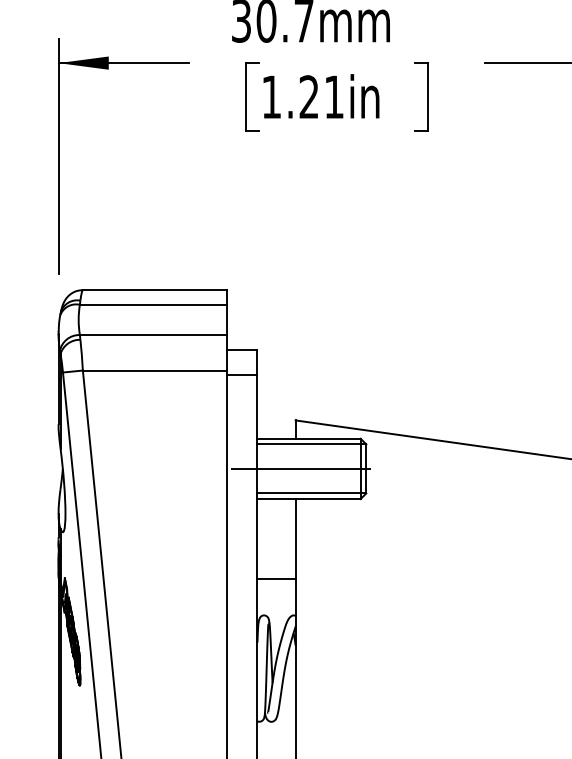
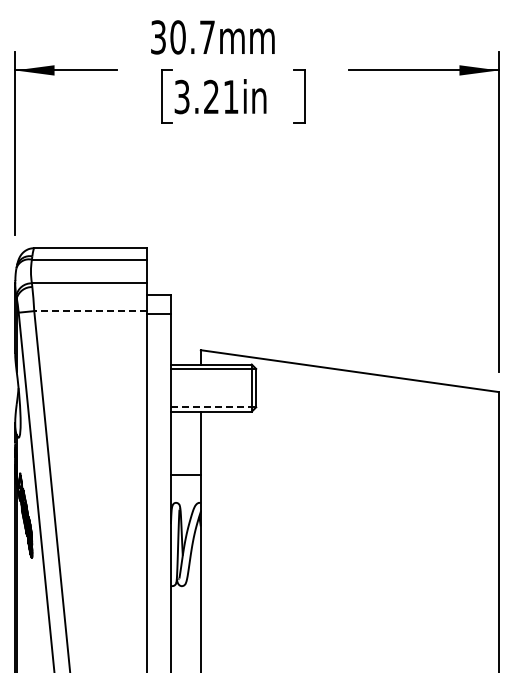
text: (270, 96) -> (181, 96), 1.21in -> 3.21in
line: (154, 371) -> (90, 311), solid -> dashed
line: (300, 469) -> (204, 388), removed
line: (311, 493) -> (213, 407), solid -> dashed

